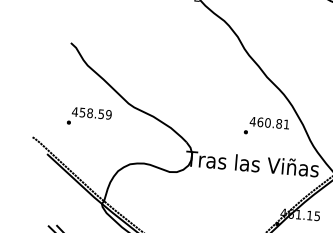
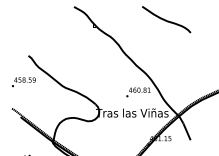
text: (88, 117) -> (23, 82), moved

